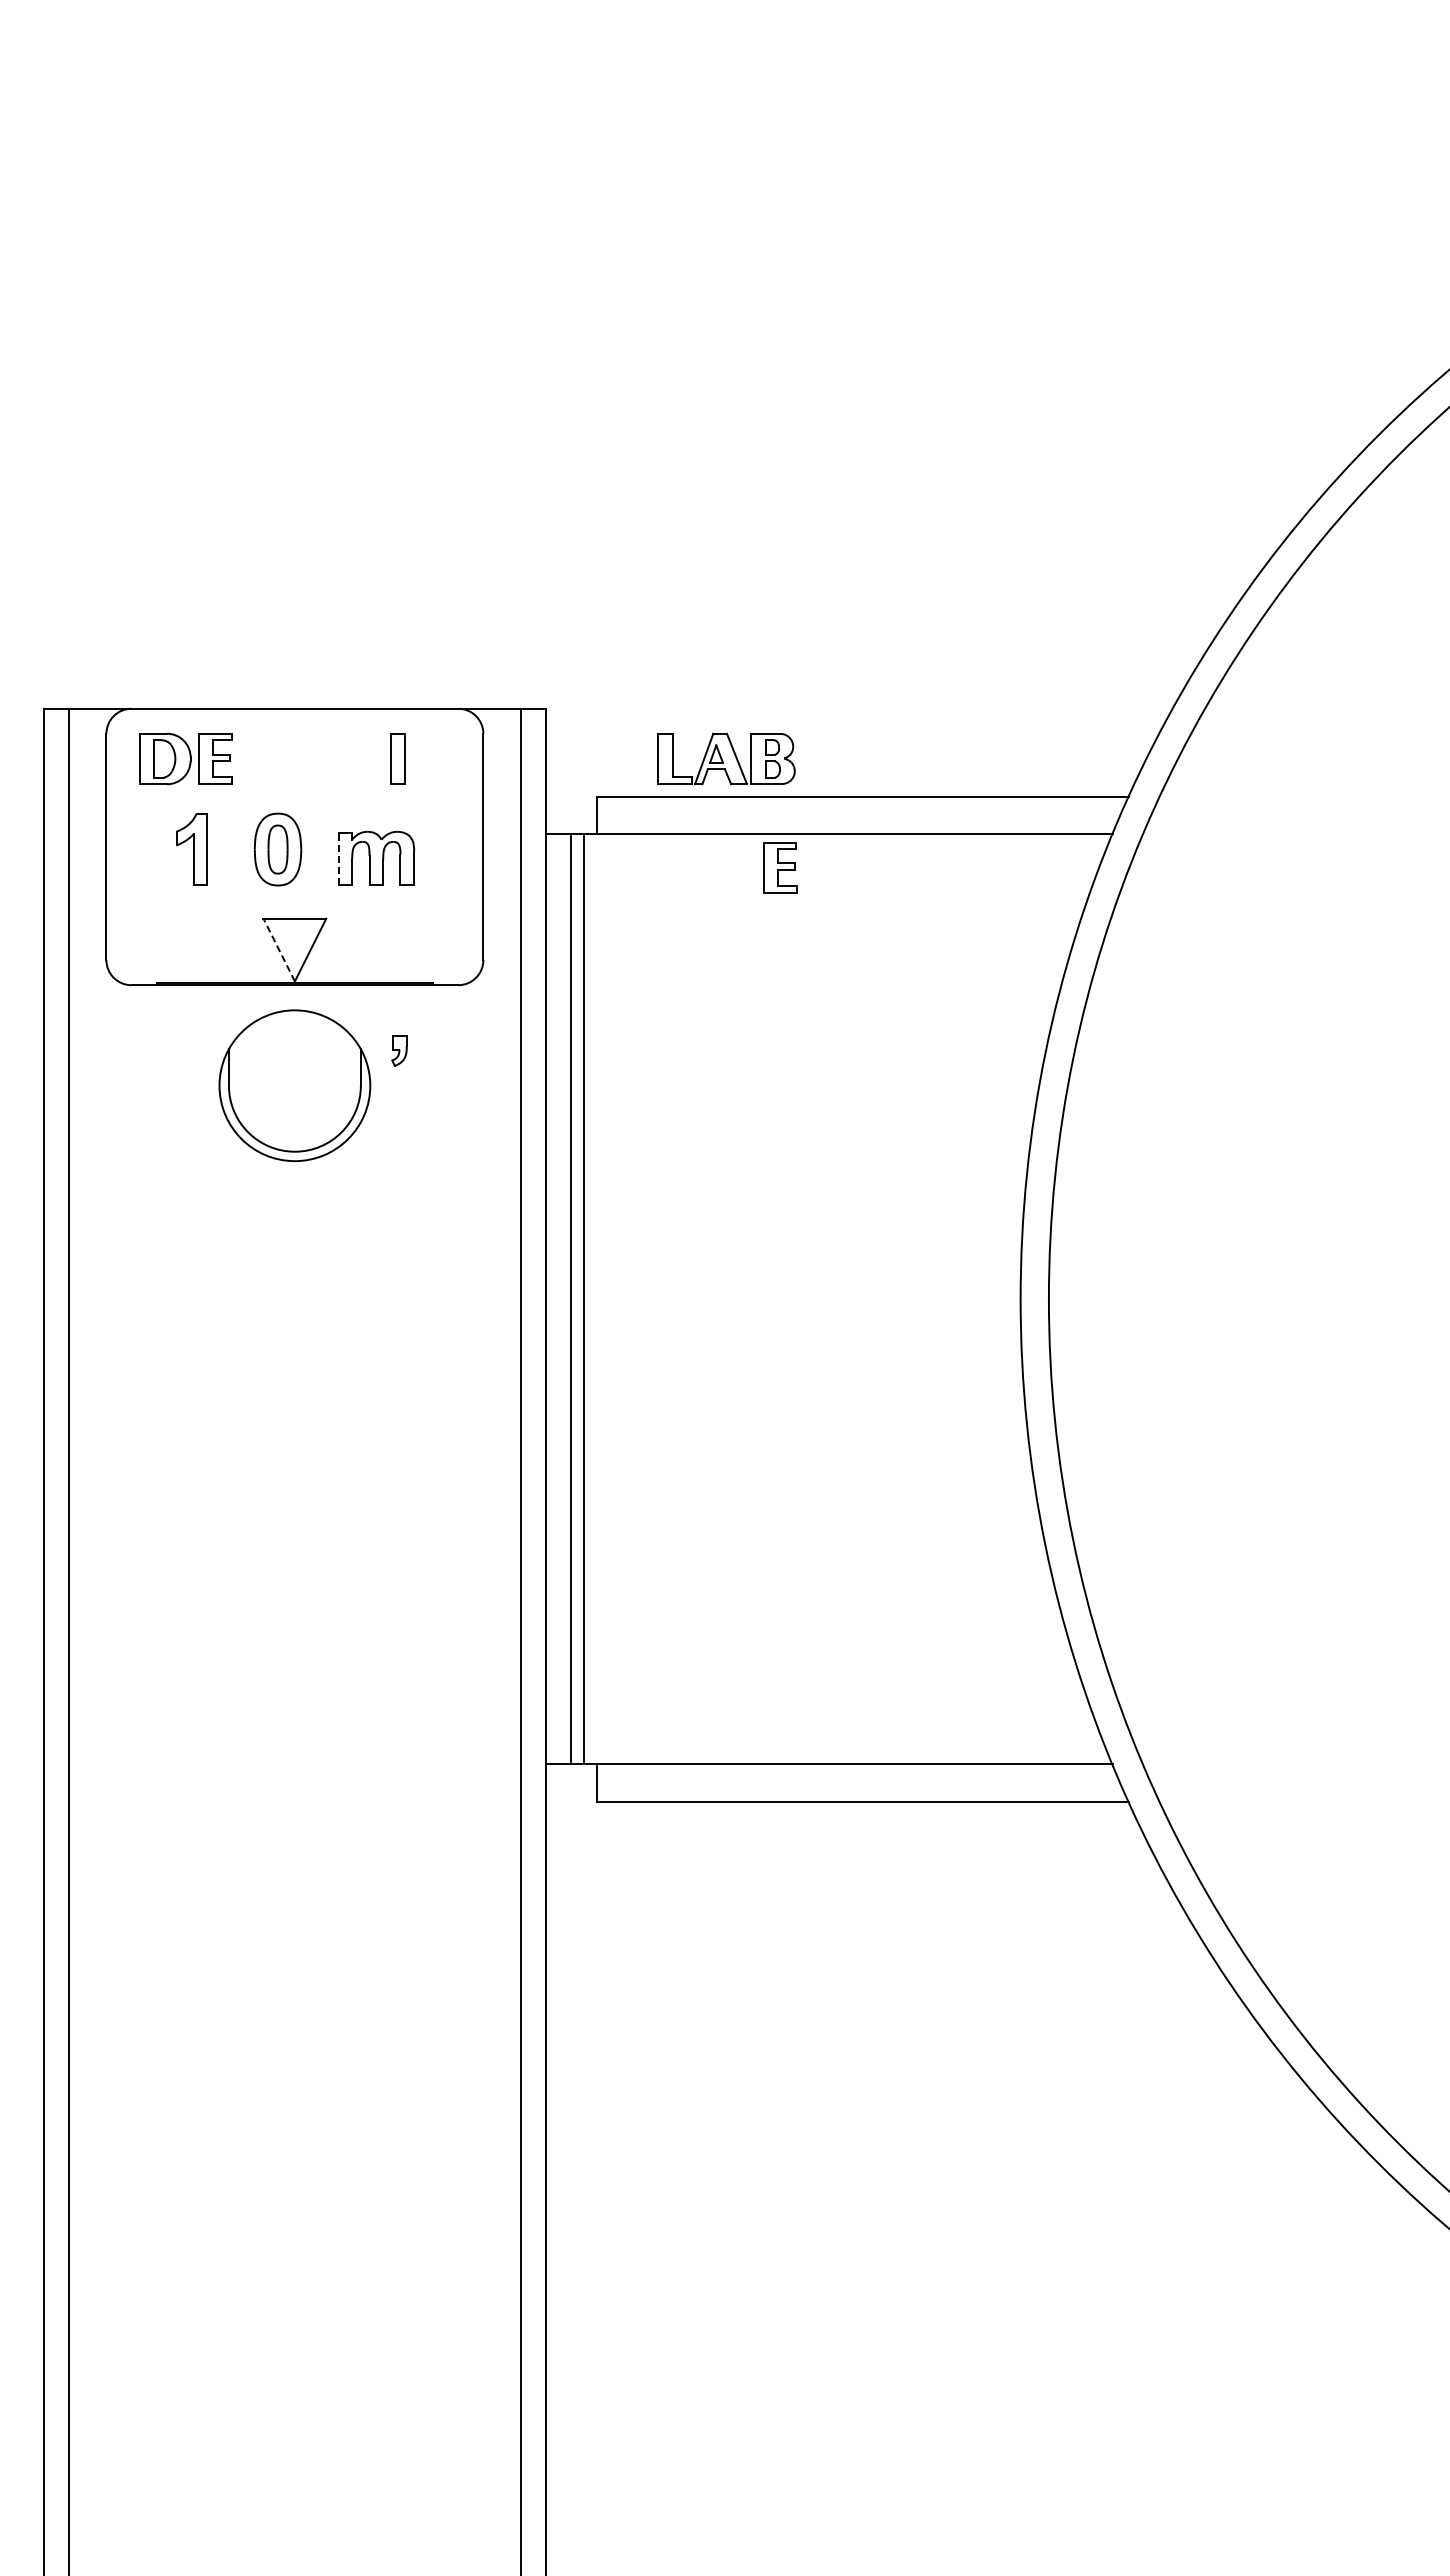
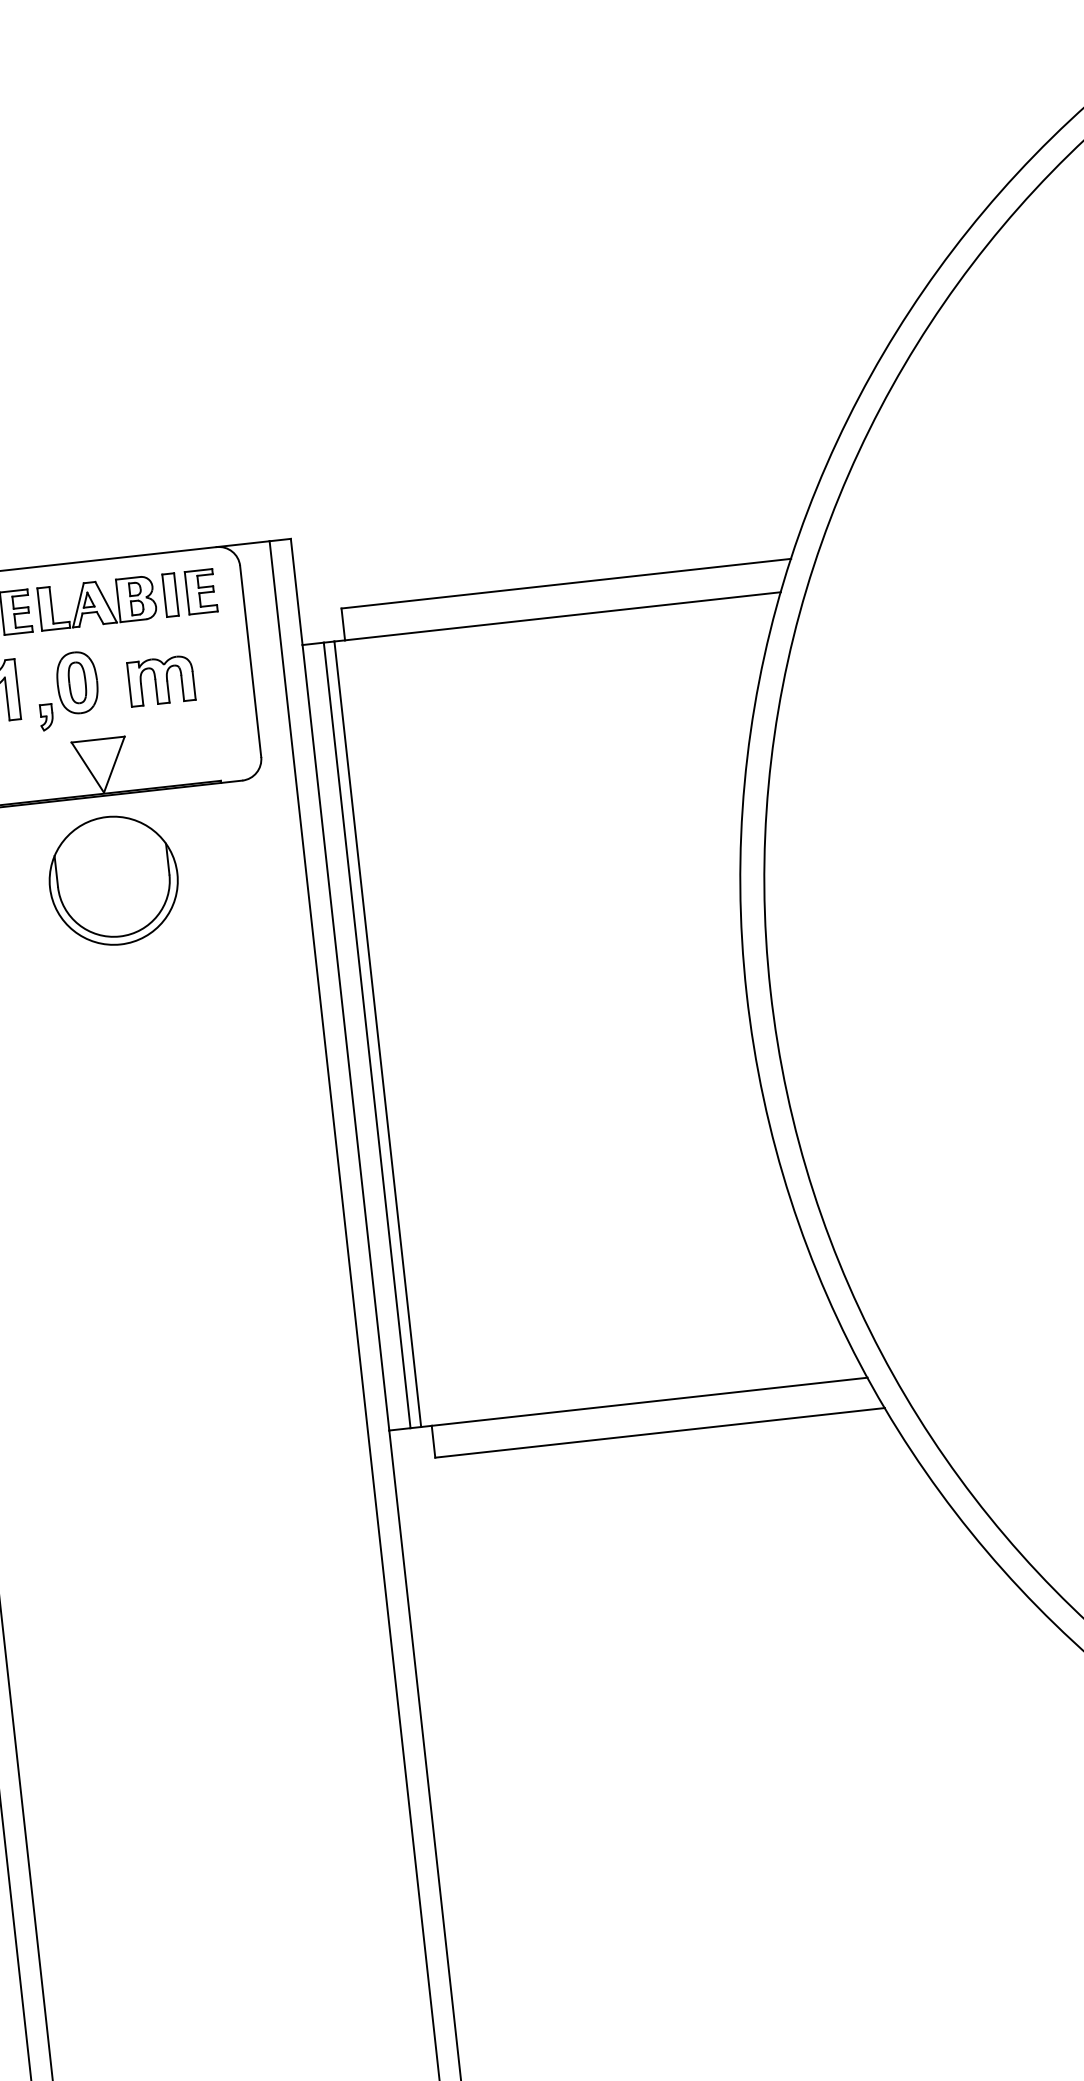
part: (726, 758) -> (97, 602), moved
line: (338, 858) -> (129, 684), dashed -> solid
part: (780, 867) -> (201, 591), moved
line: (278, 949) -> (87, 767), dashed -> solid
part: (399, 1050) -> (46, 716), moved

